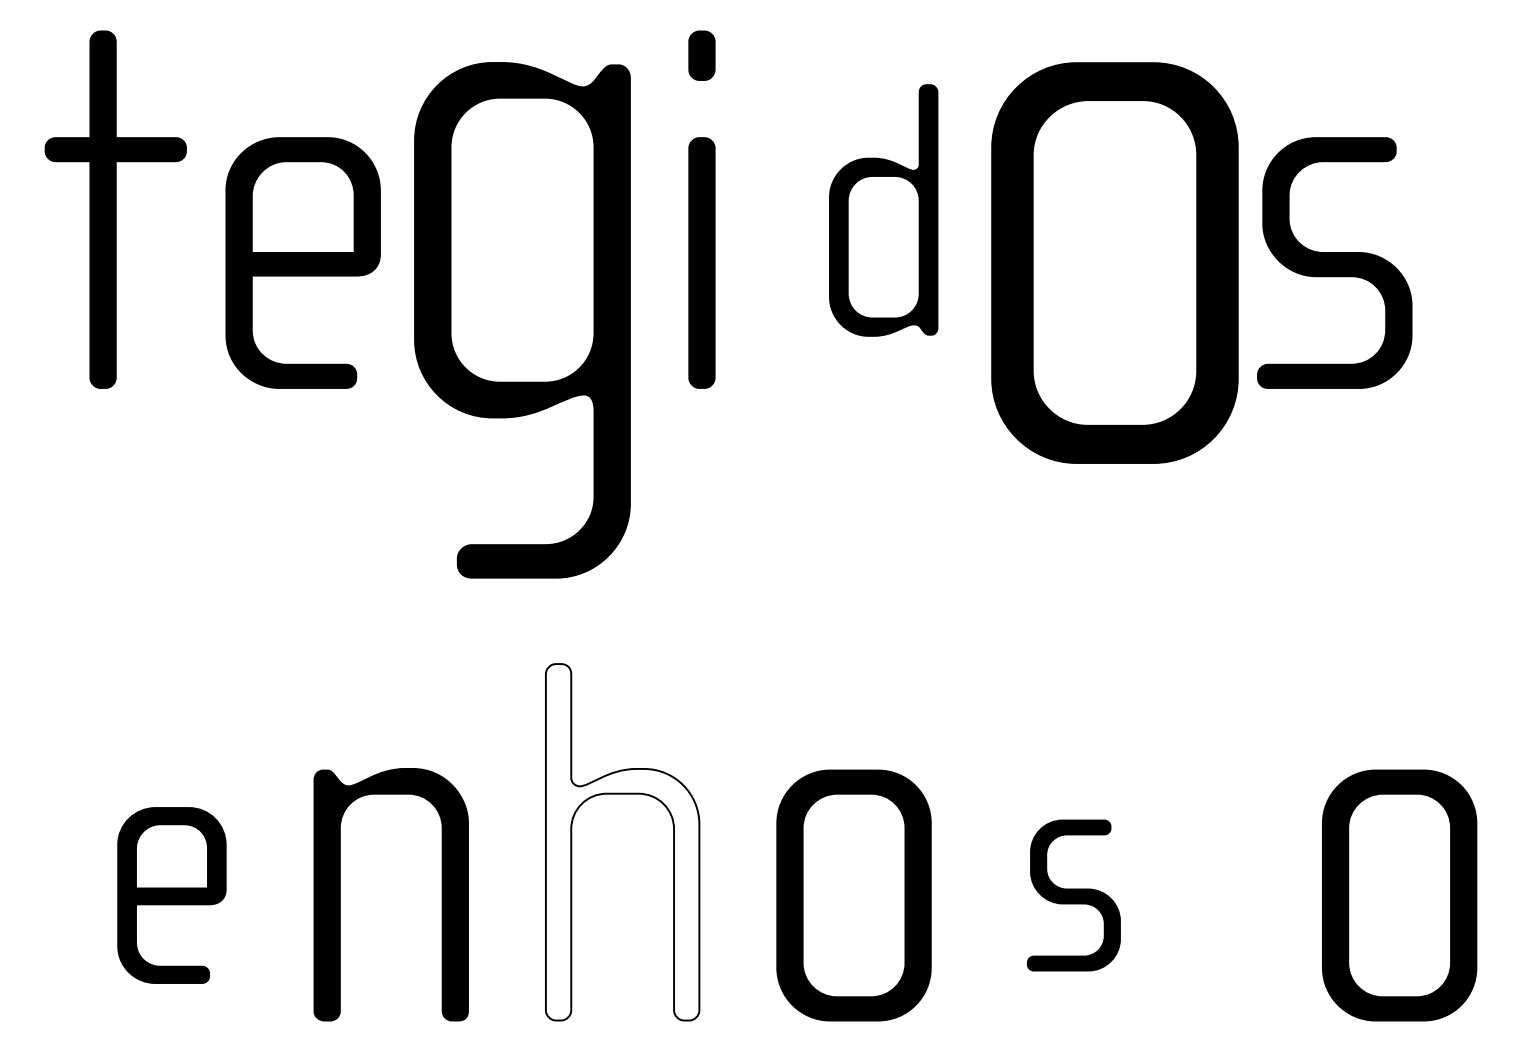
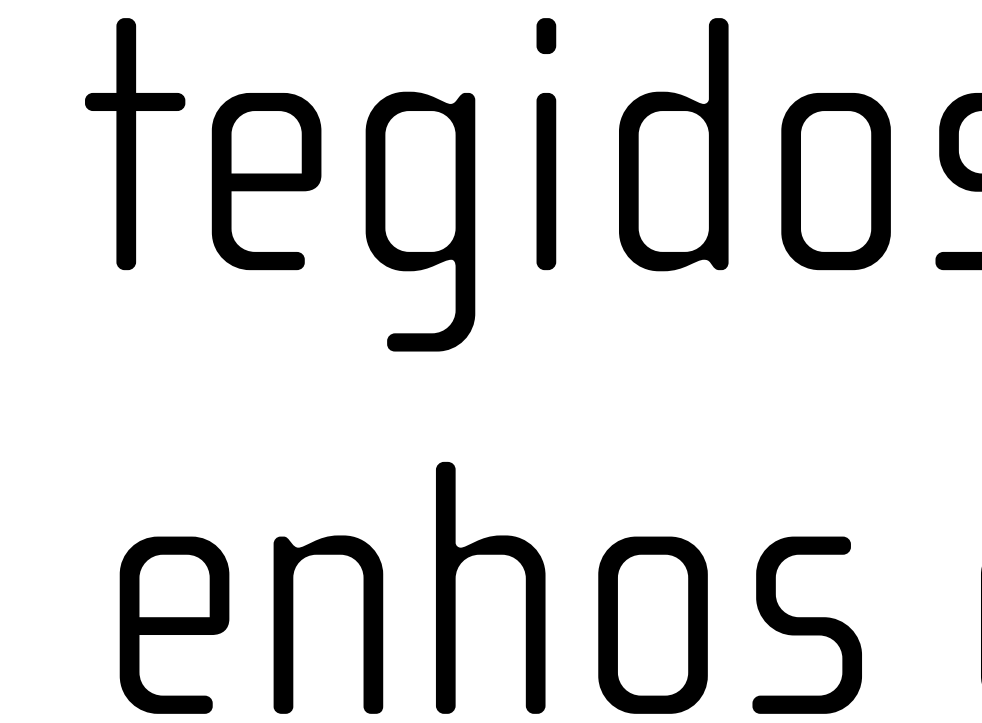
part: (883, 210) -> (673, 144), size x1.43
part: (1114, 262) -> (835, 181), size x0.62
part: (522, 319) -> (420, 221), size x0.71
fill: (622, 842) -> (490, 588), added
part: (171, 895) -> (174, 625), size x1.43
part: (1073, 895) -> (807, 625), size x1.67

